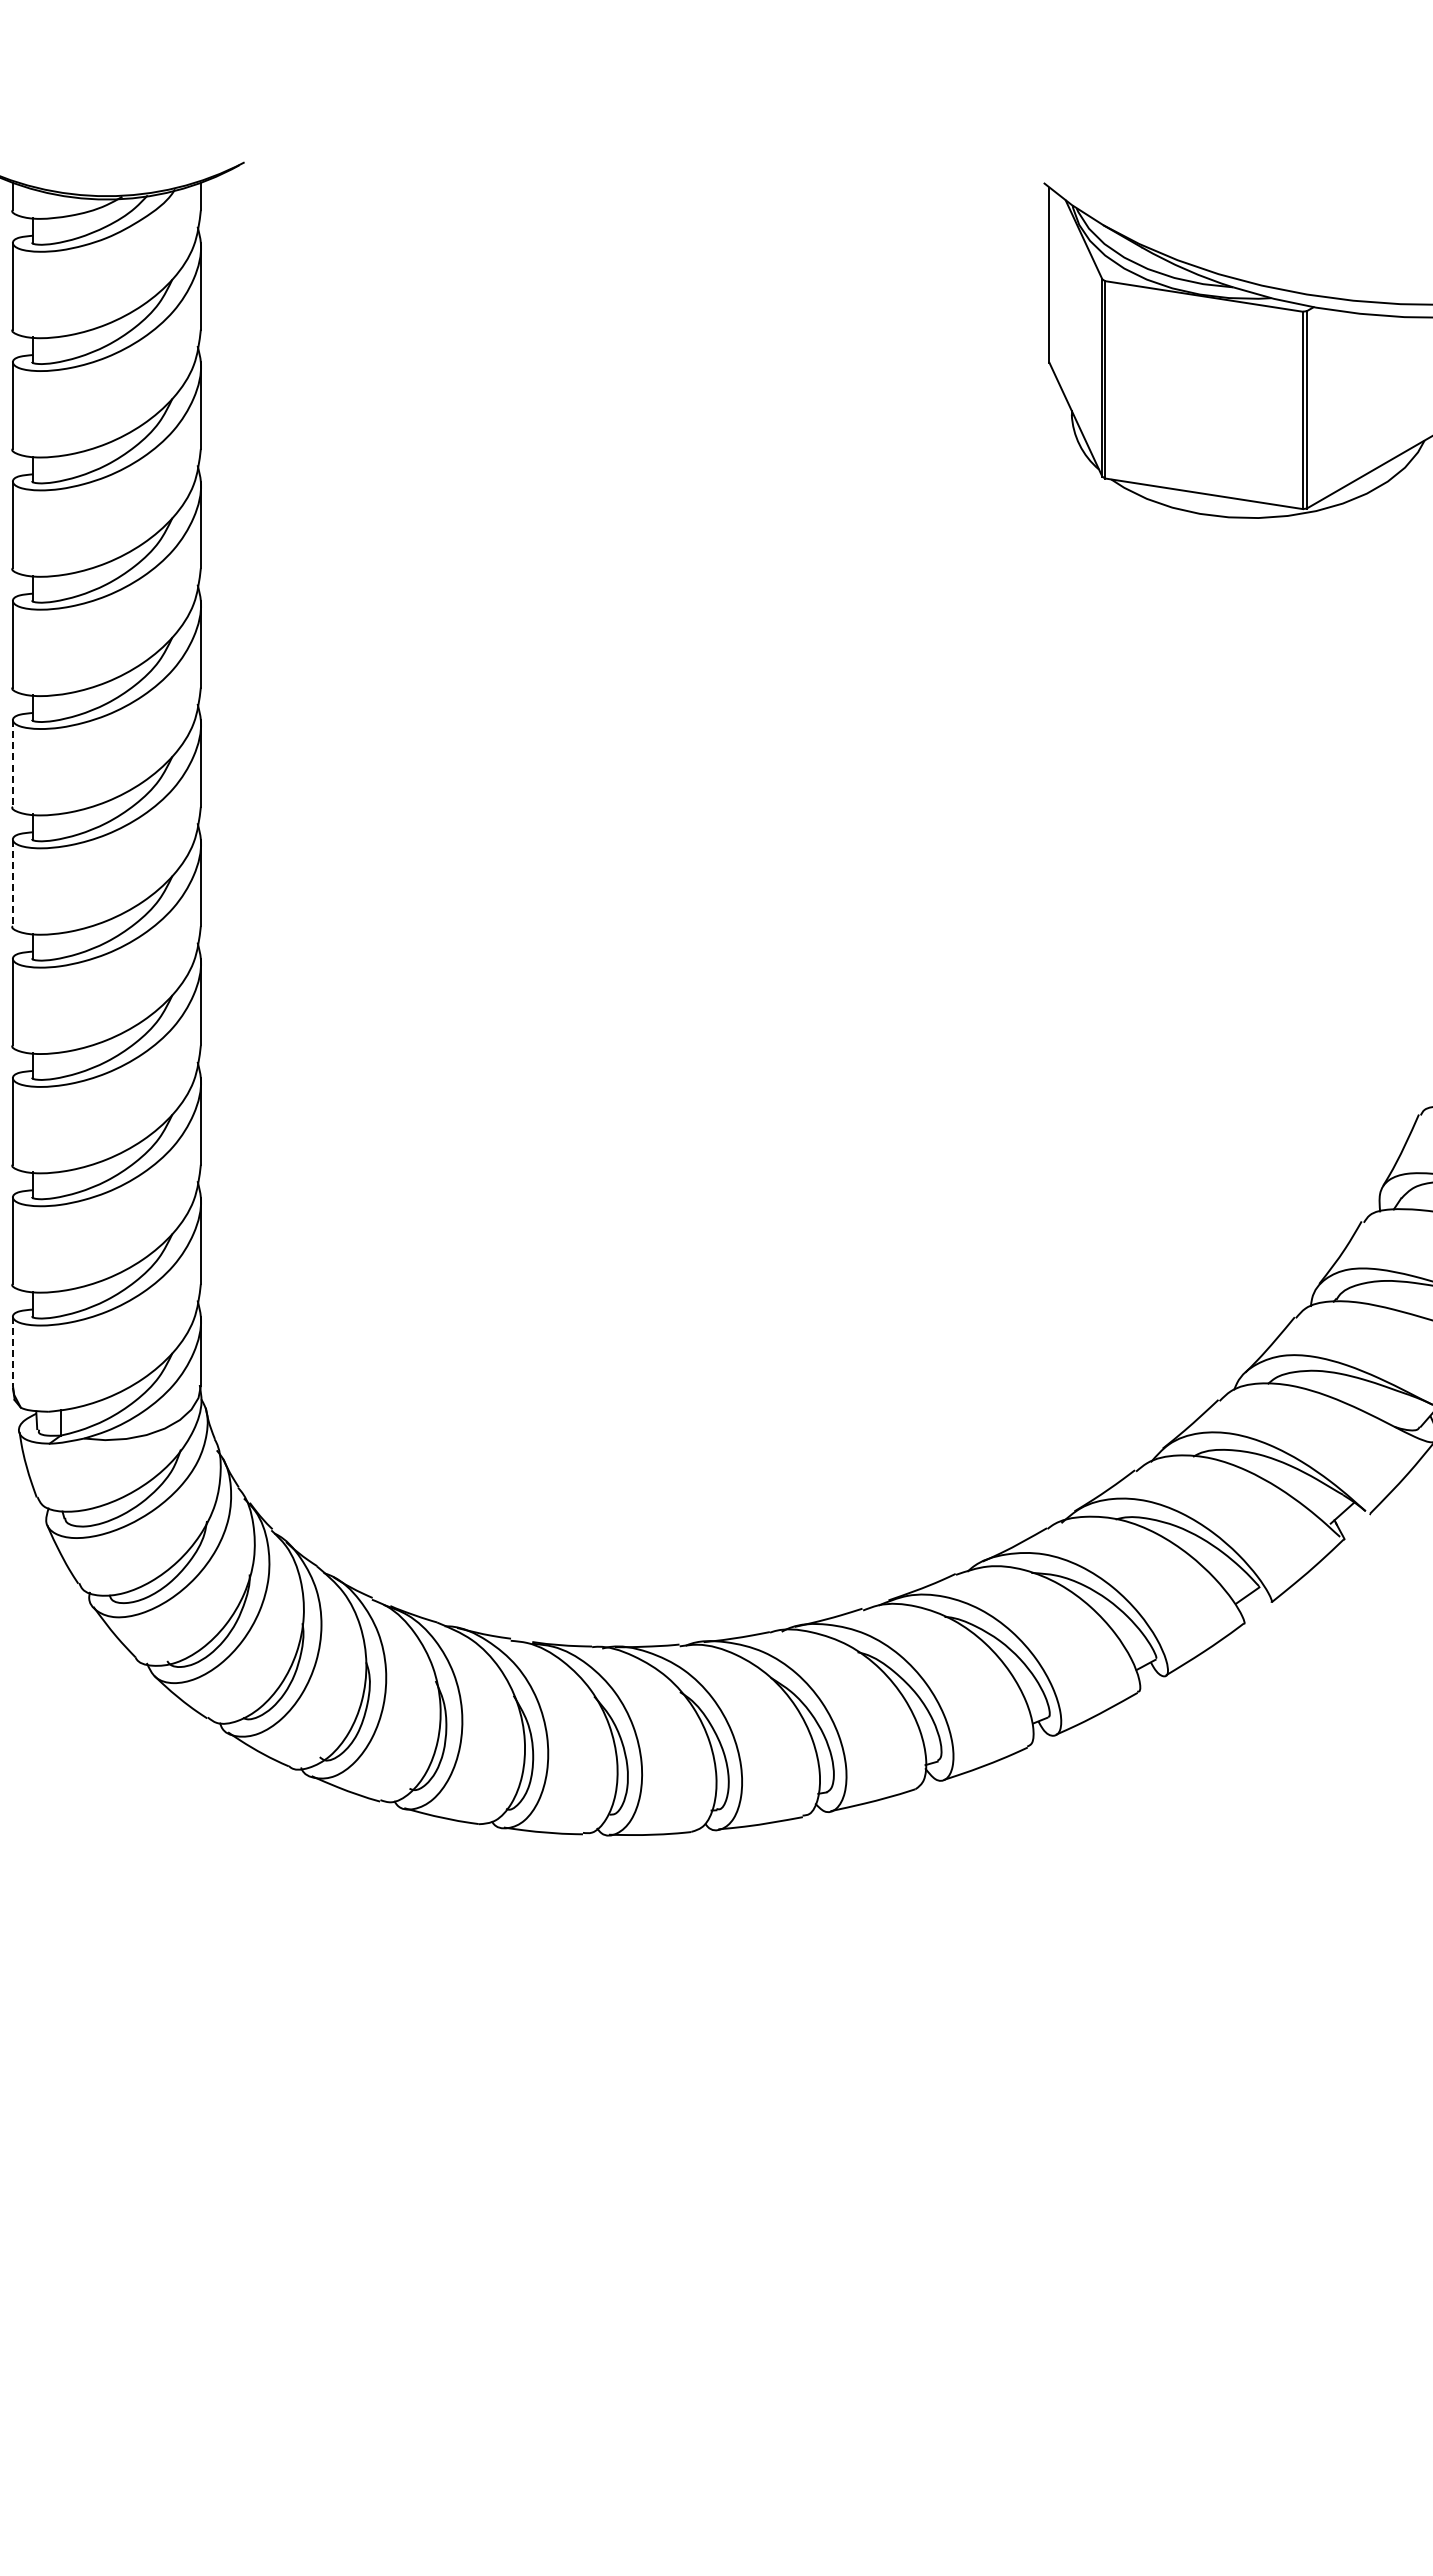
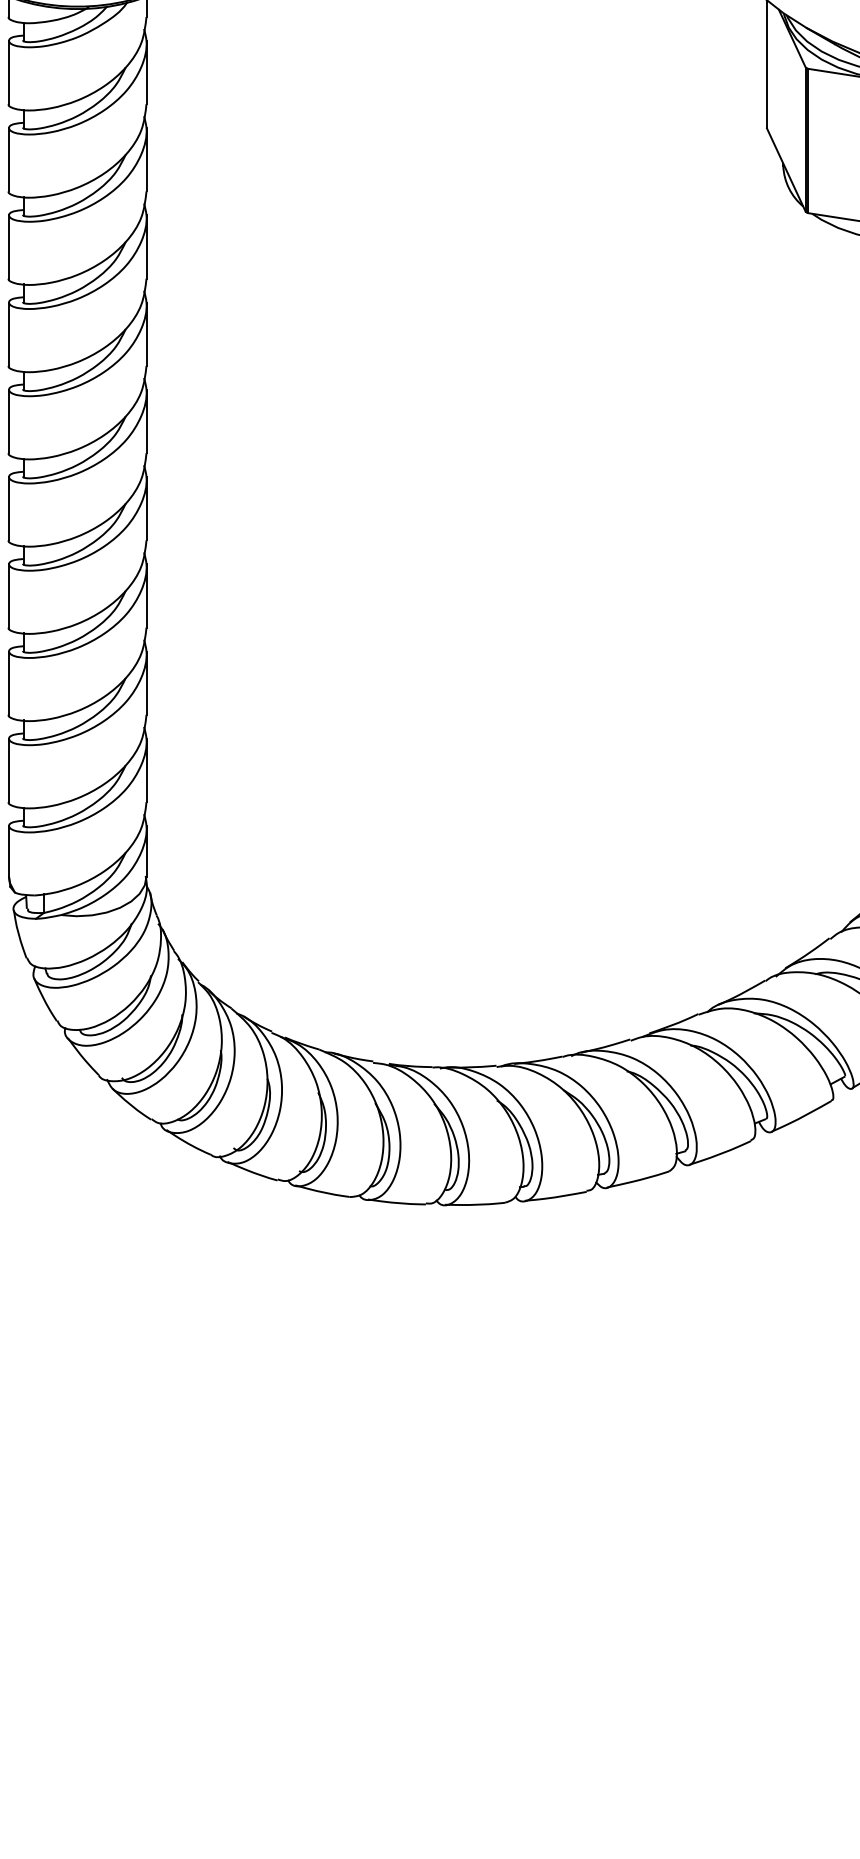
line: (12, 764) -> (8, 422), dashed -> solid
line: (12, 883) -> (8, 509), dashed -> solid
line: (12, 1351) -> (8, 851), dashed -> solid

